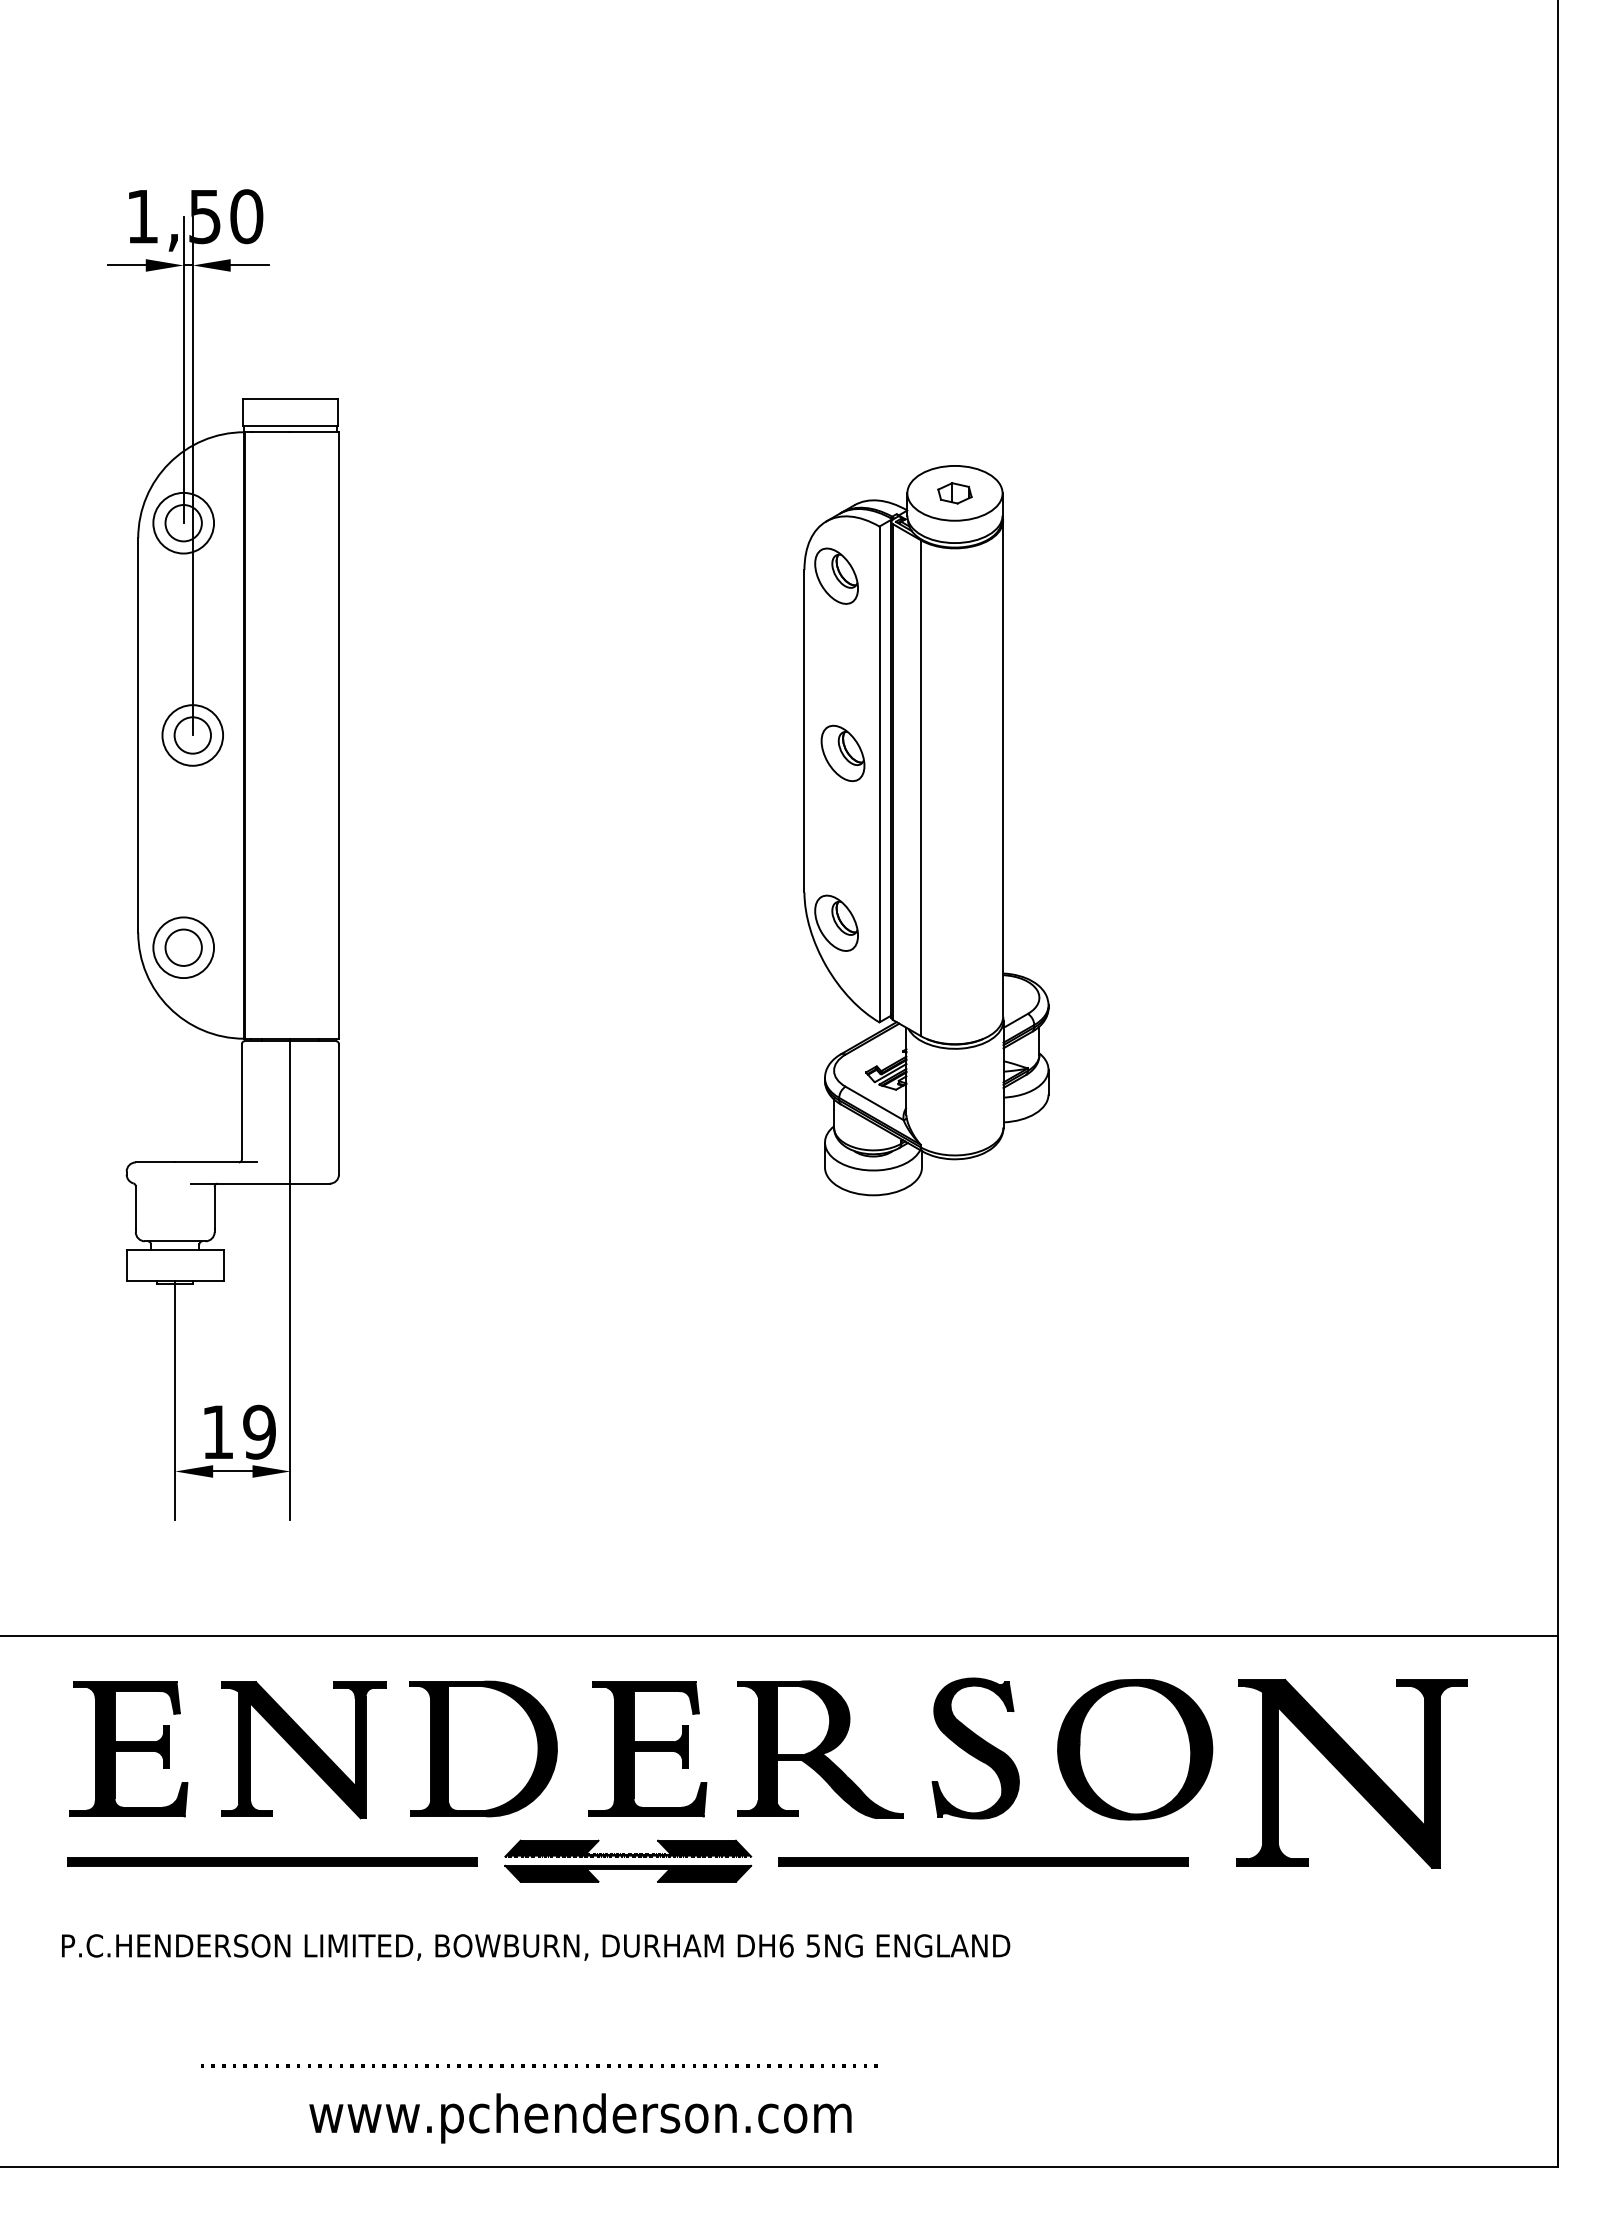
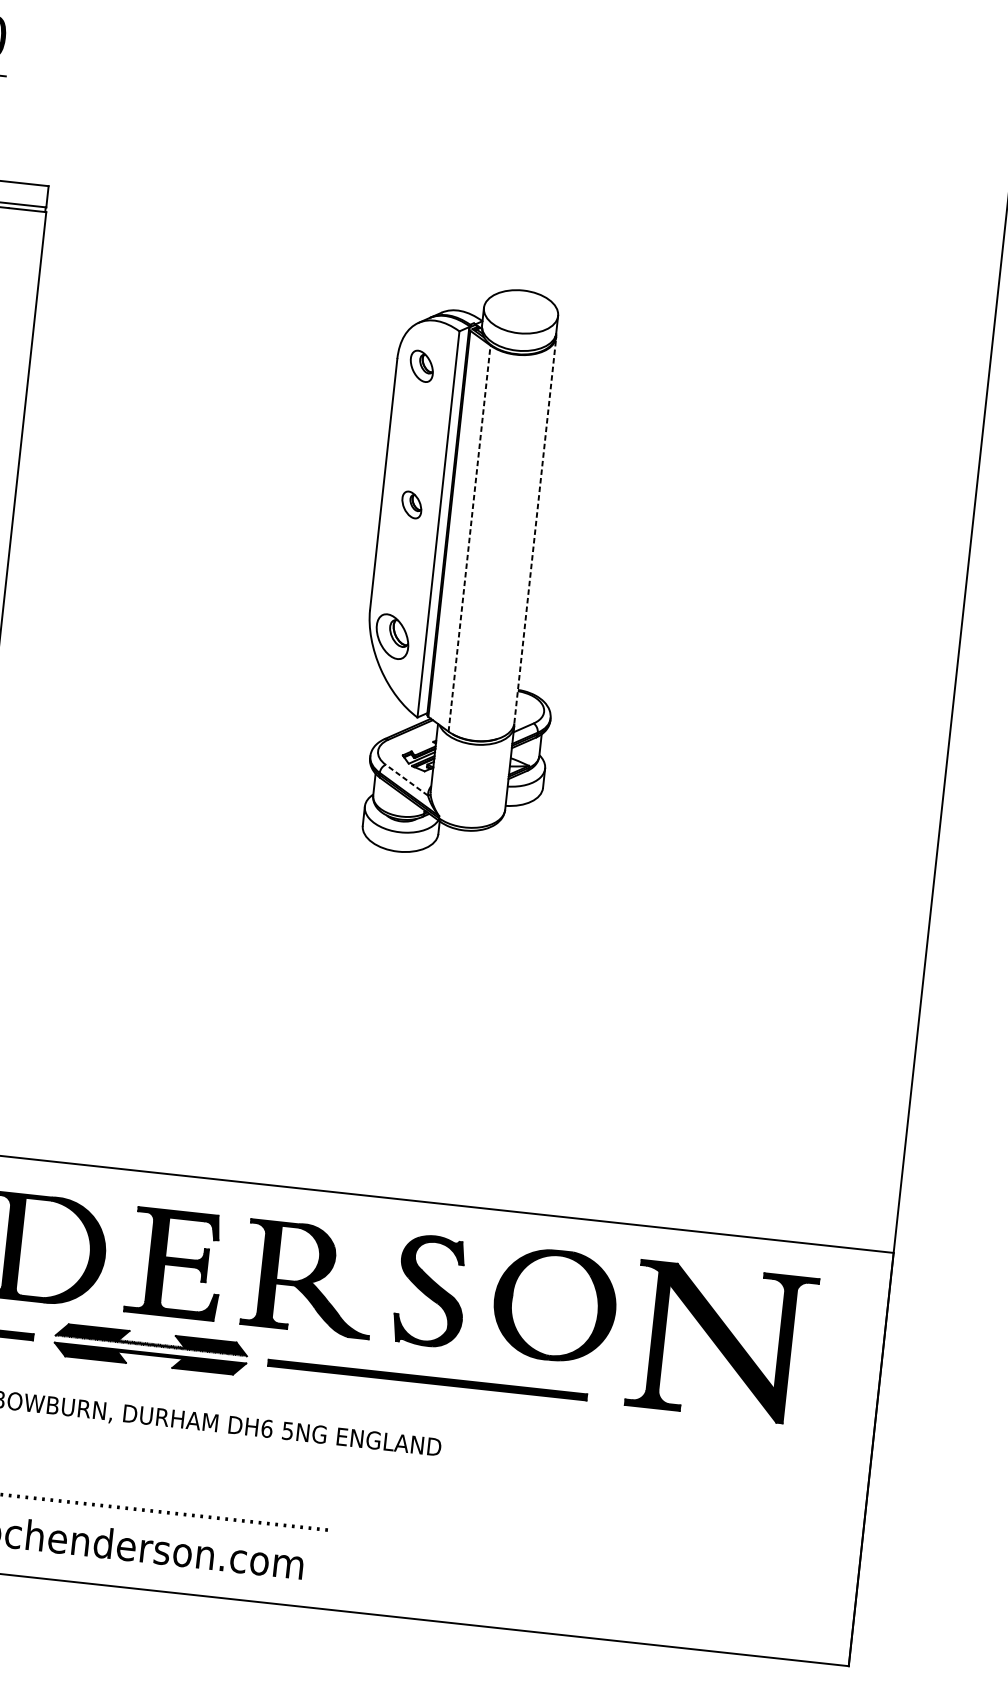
part: (954, 493) -> (520, 311), removed
part: (836, 575) -> (421, 365), size x0.7
part: (842, 753) -> (411, 504), size x0.6
line: (1003, 768) -> (535, 530), solid -> dashed
line: (920, 788) -> (469, 538), solid -> dashed
line: (874, 1103) -> (406, 780), solid -> dashed

